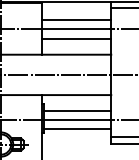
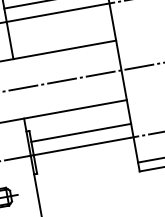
line: (76, 38) -> (60, 25), removed
line: (77, 129) -> (86, 159), removed

